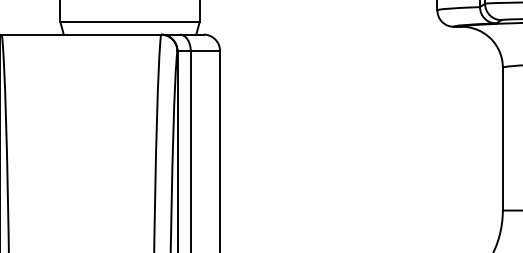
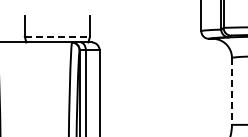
line: (130, 21) -> (57, 36), solid -> dashed
line: (501, 139) -> (231, 91), solid -> dashed

